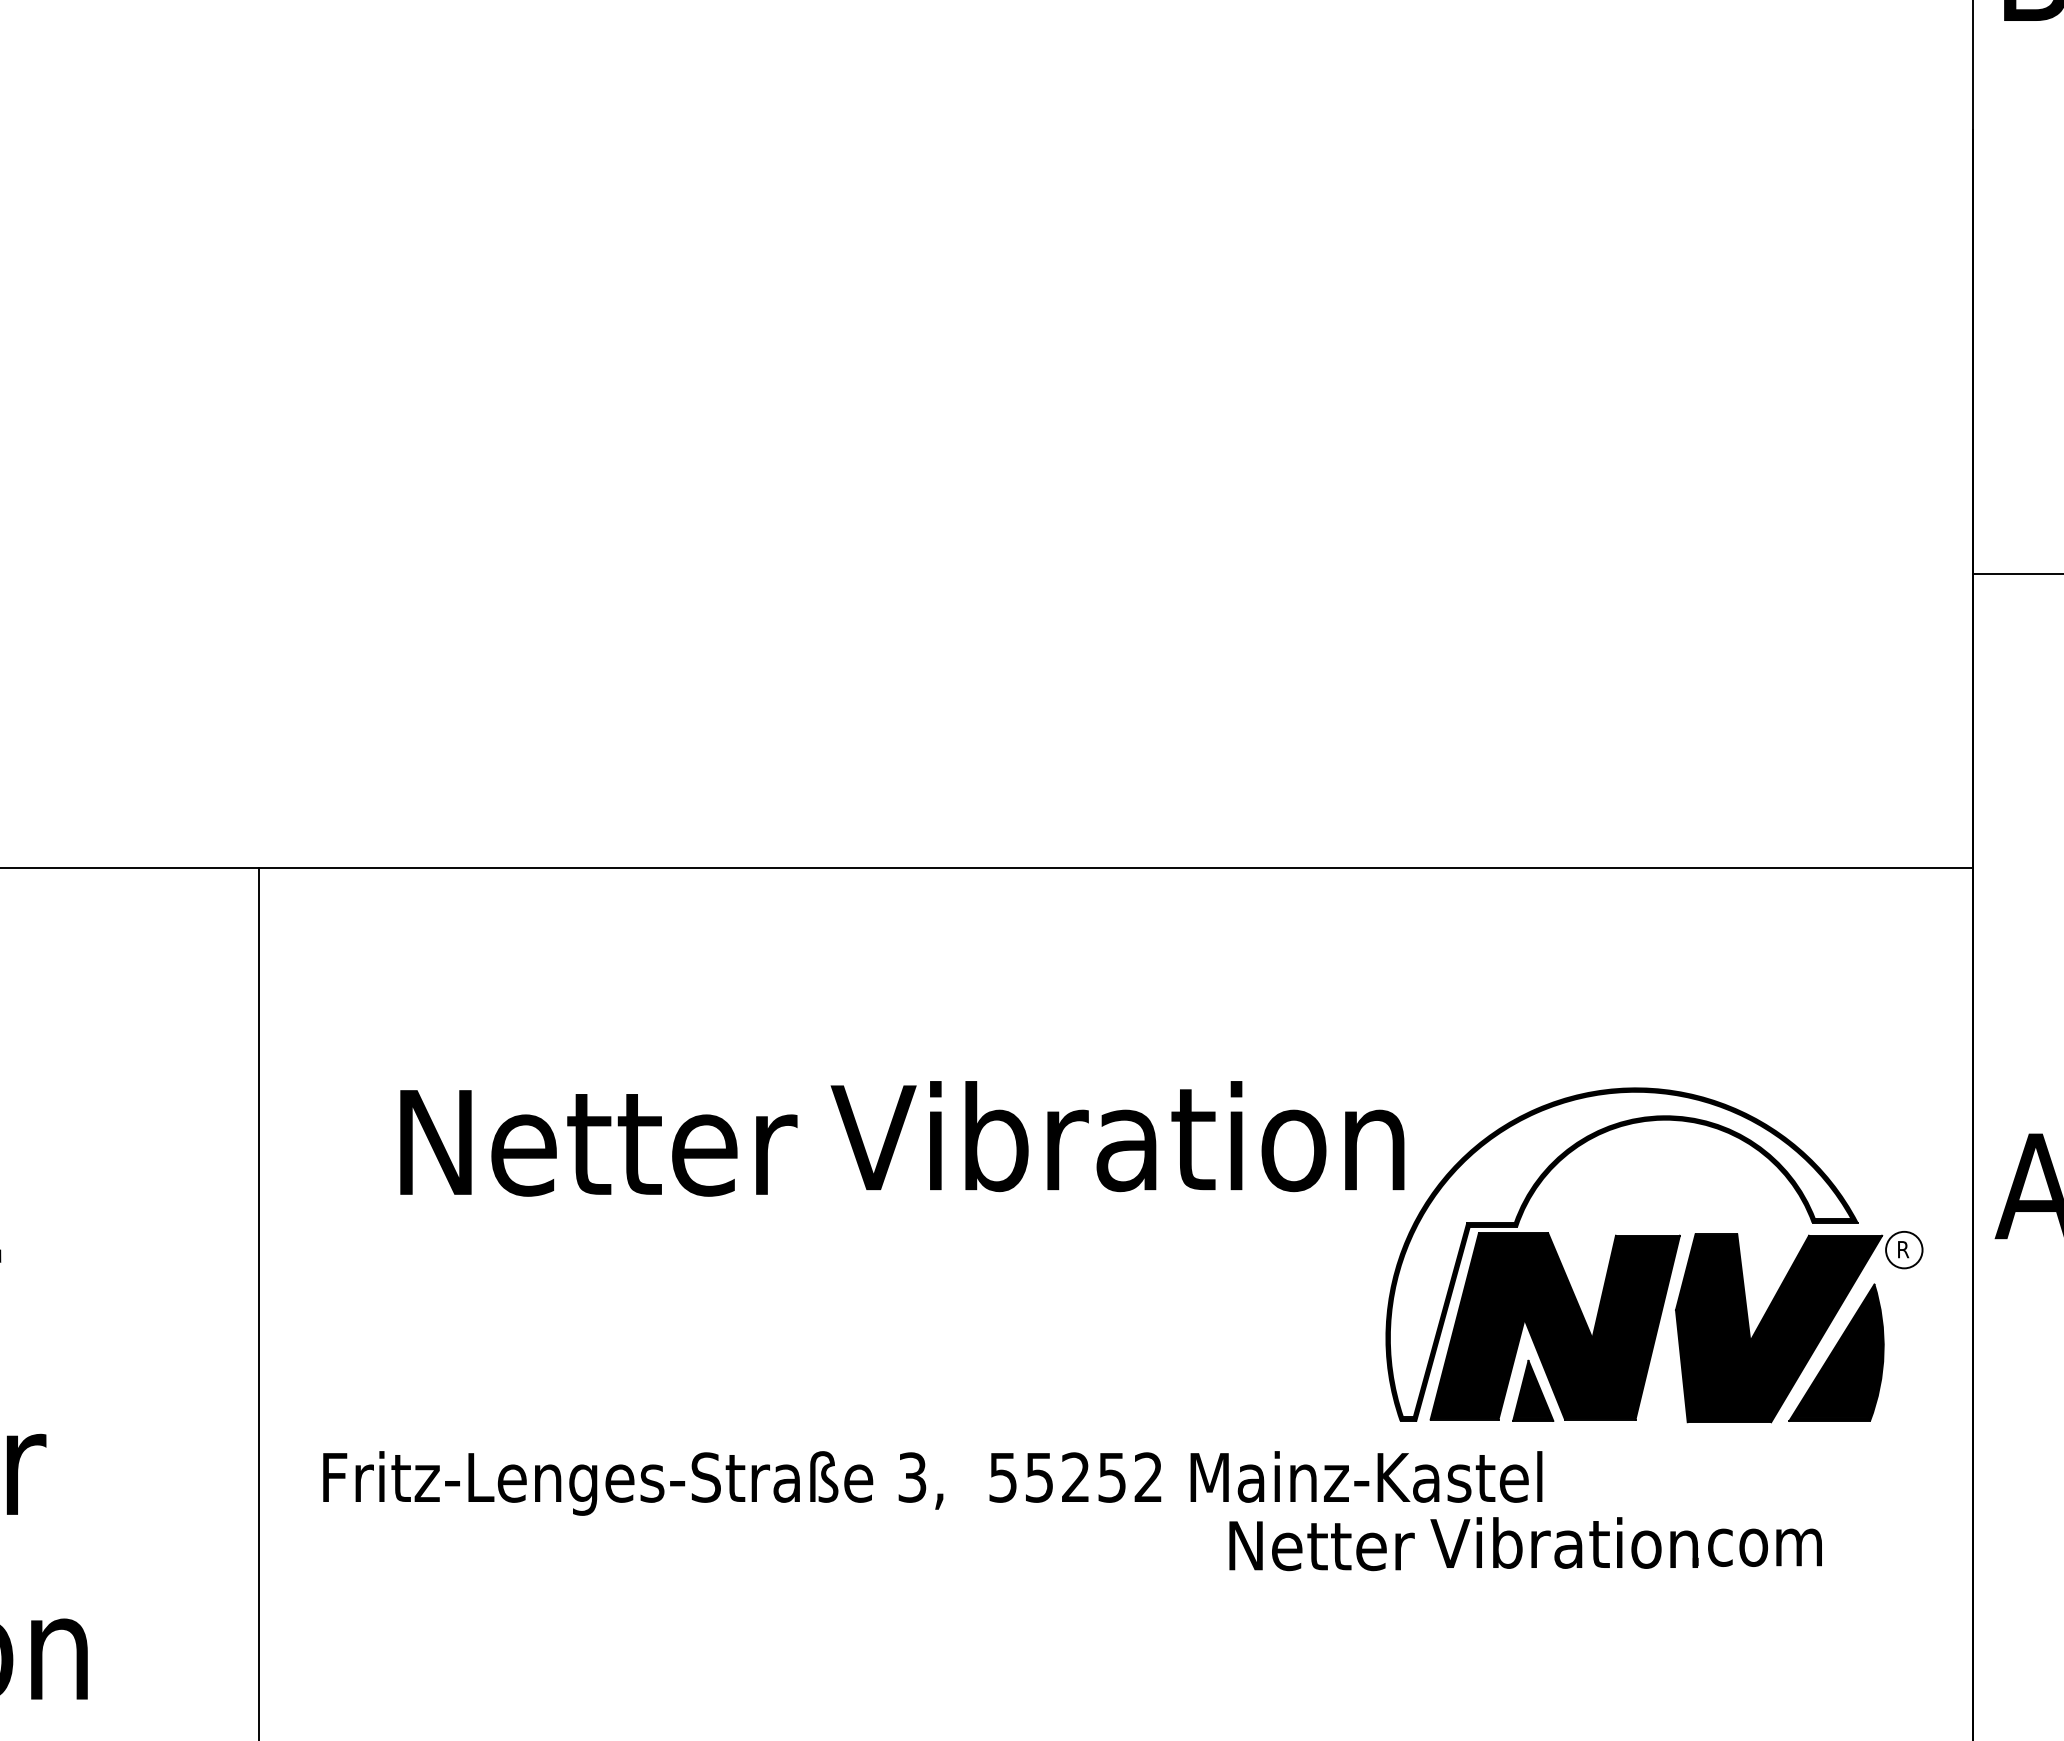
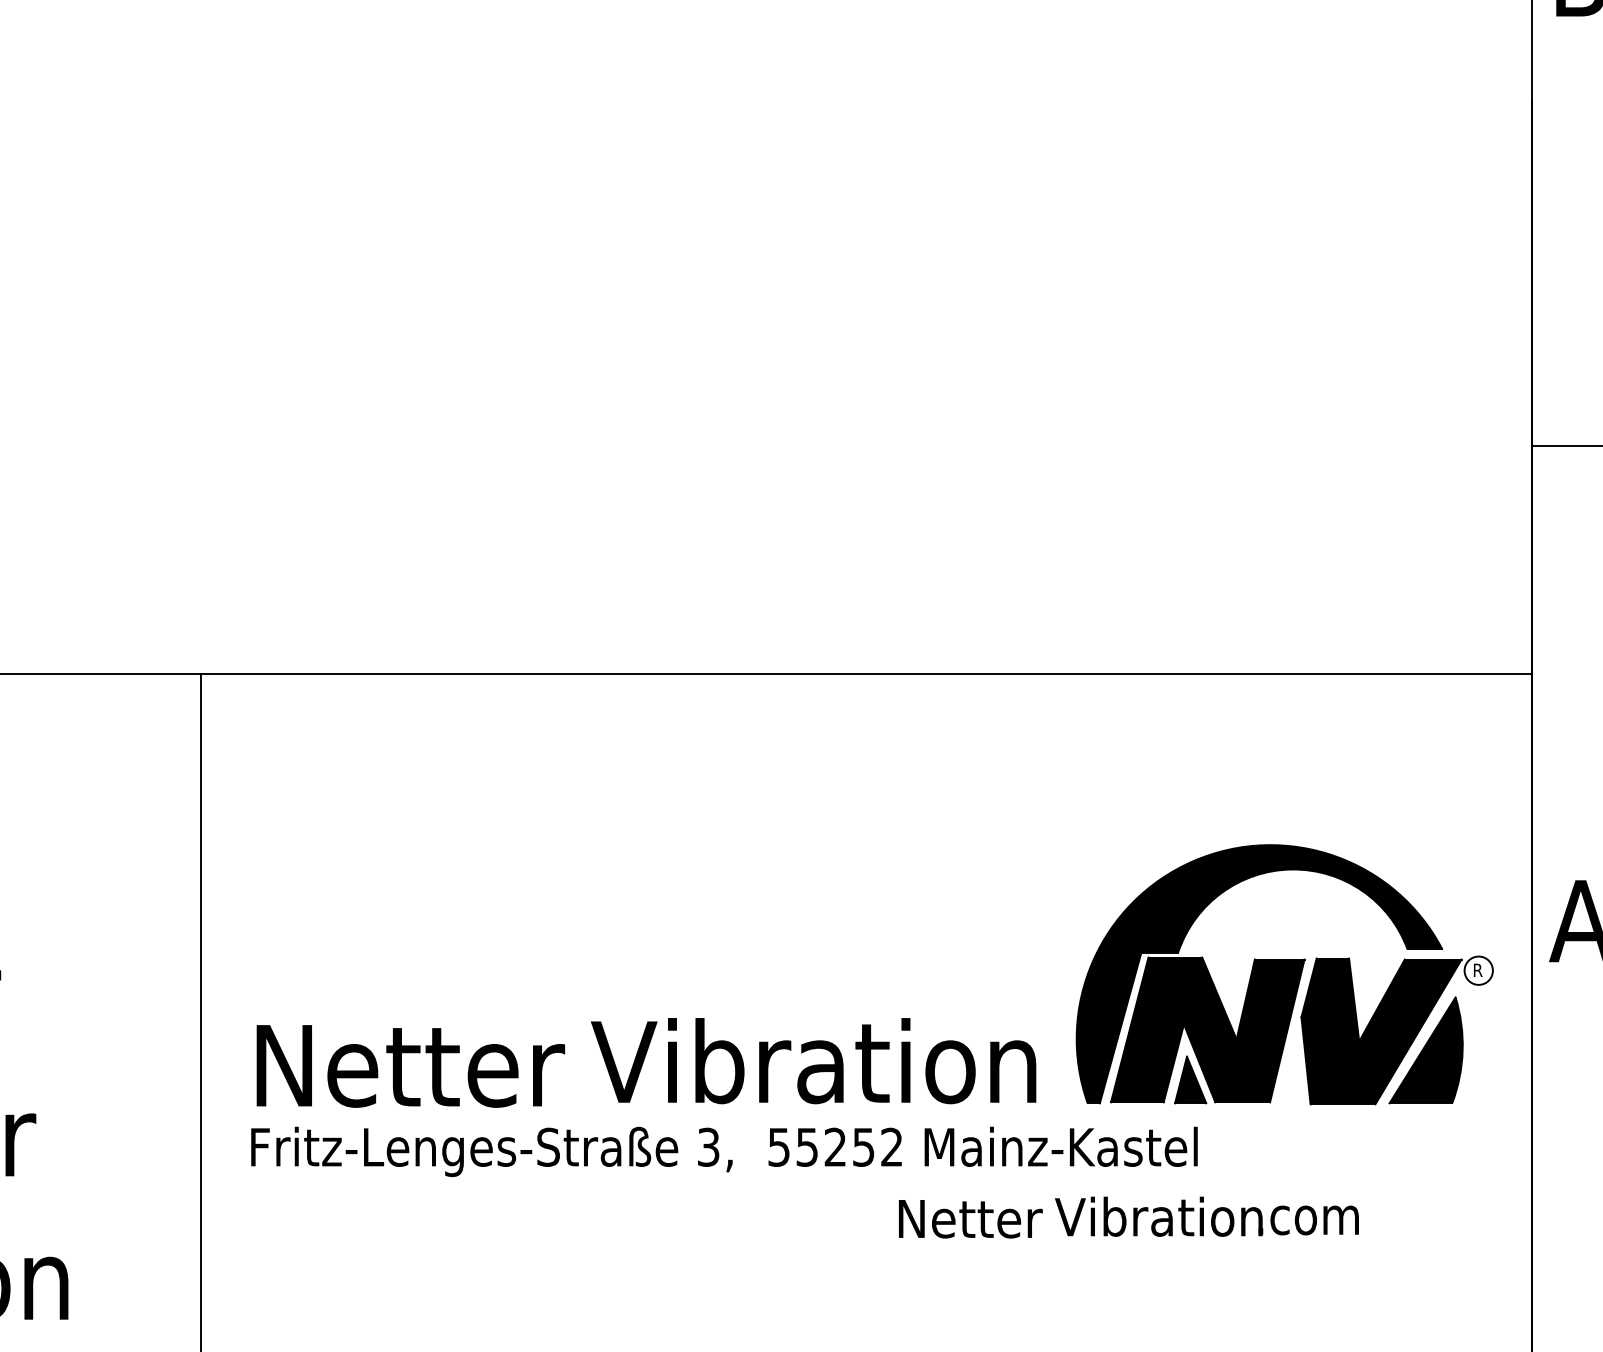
text: (902, 1138) -> (646, 1062), moved
fill: (1620, 1254) -> (1258, 974), added
text: (1525, 1544) -> (1128, 1217), moved

